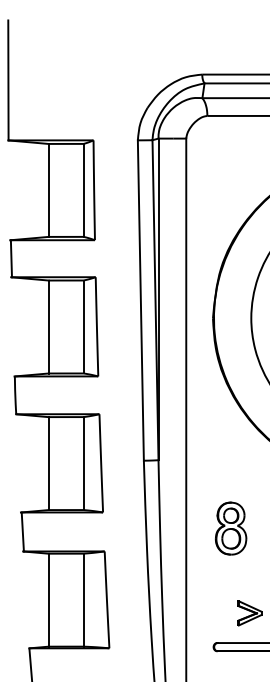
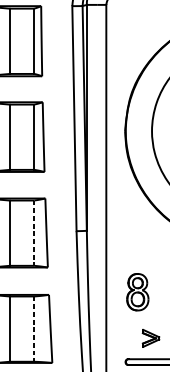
line: (83, 464) -> (34, 233), solid -> dashed
part: (231, 528) -> (138, 292), moved
line: (83, 600) -> (34, 329), solid -> dashed

